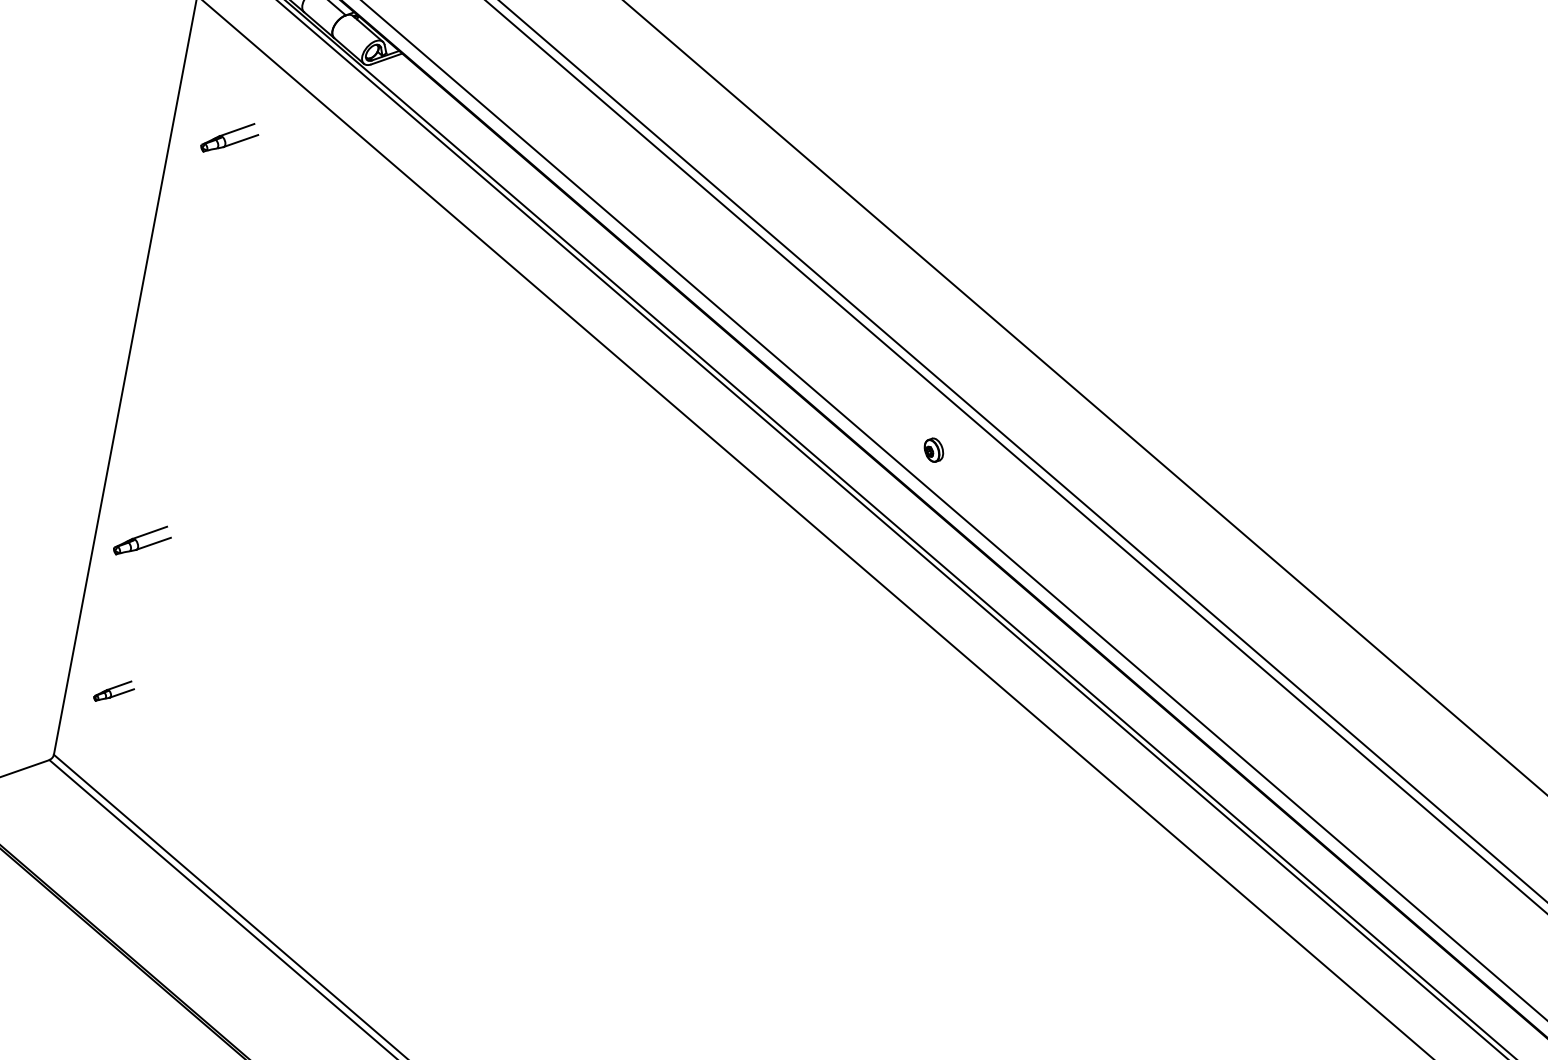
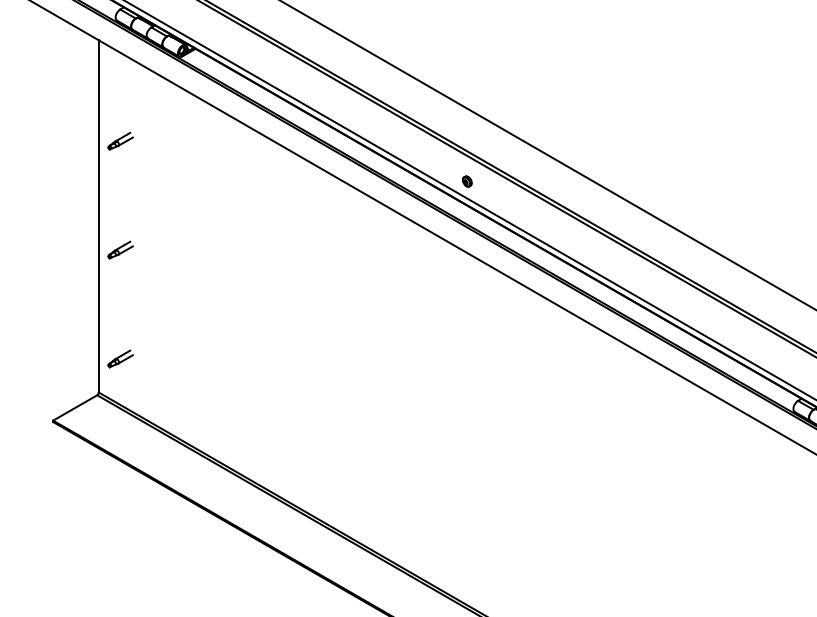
part: (230, 136) -> (120, 140), moved
part: (142, 539) -> (120, 249), moved
part: (114, 690) -> (120, 358), size x1.43

